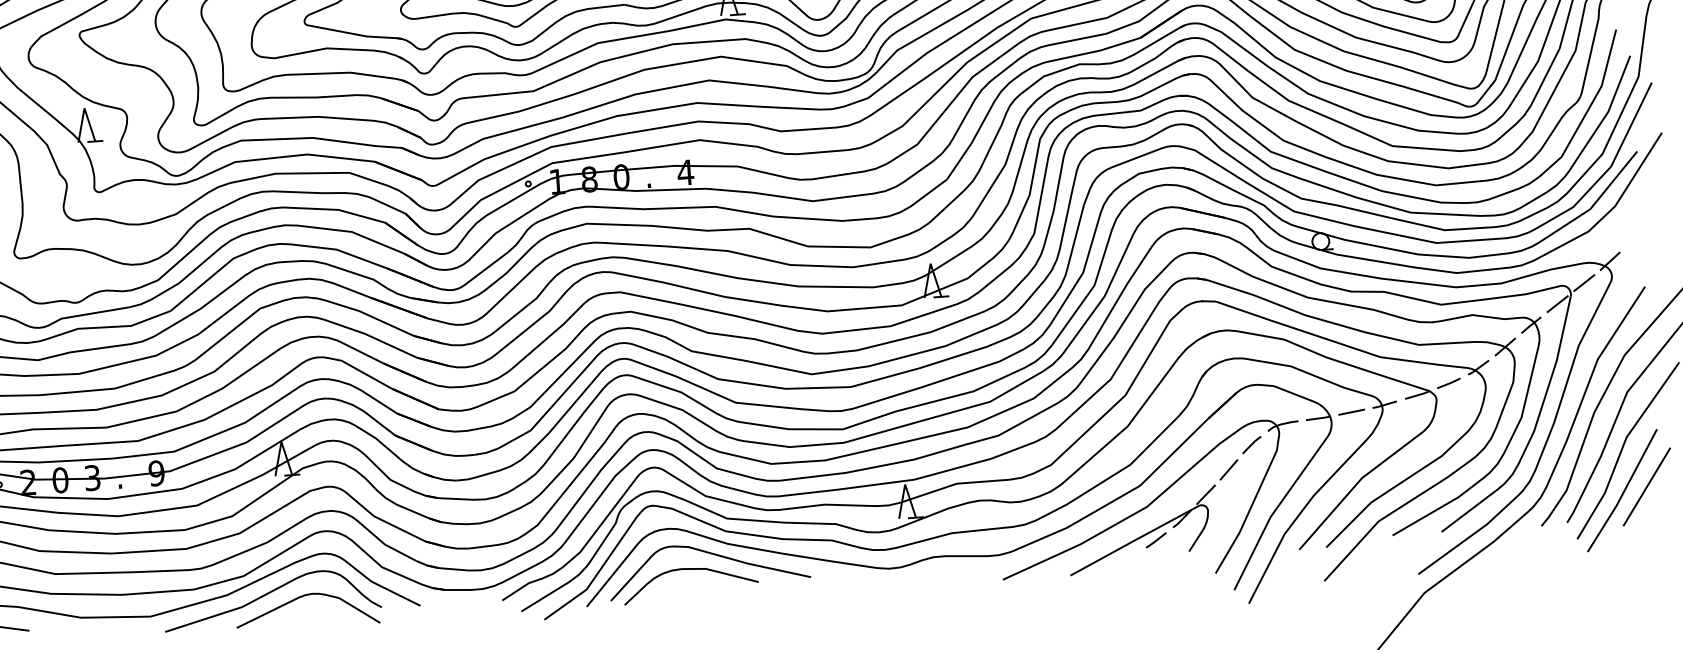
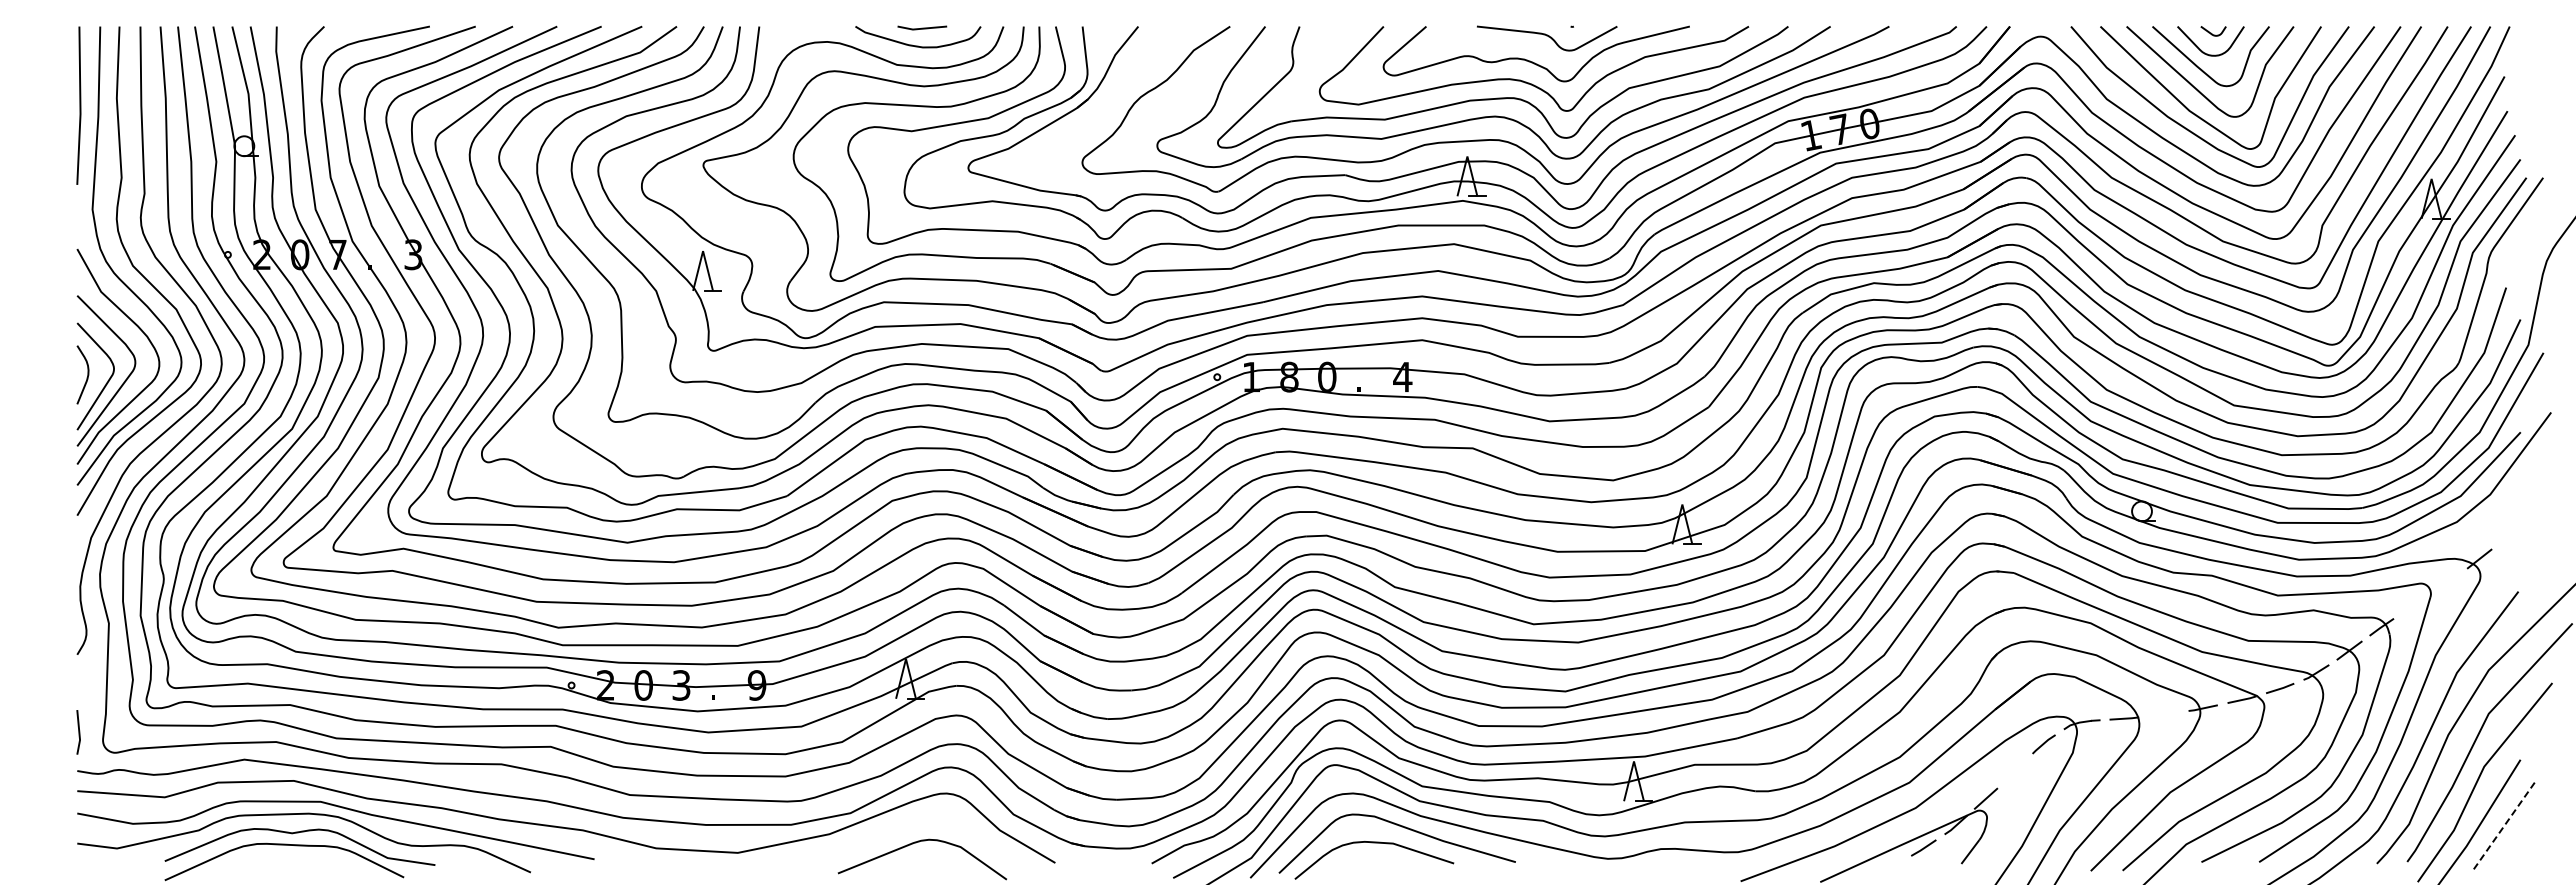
line: (1584, 282) -> (2447, 581), removed
line: (1557, 303) -> (2414, 604), removed
line: (1351, 412) -> (2163, 714), removed
line: (1228, 469) -> (2014, 771), removed
line: (1646, 486) -> (2503, 826), solid -> dashed
curve: (268, 594) -> (878, 836), removed

